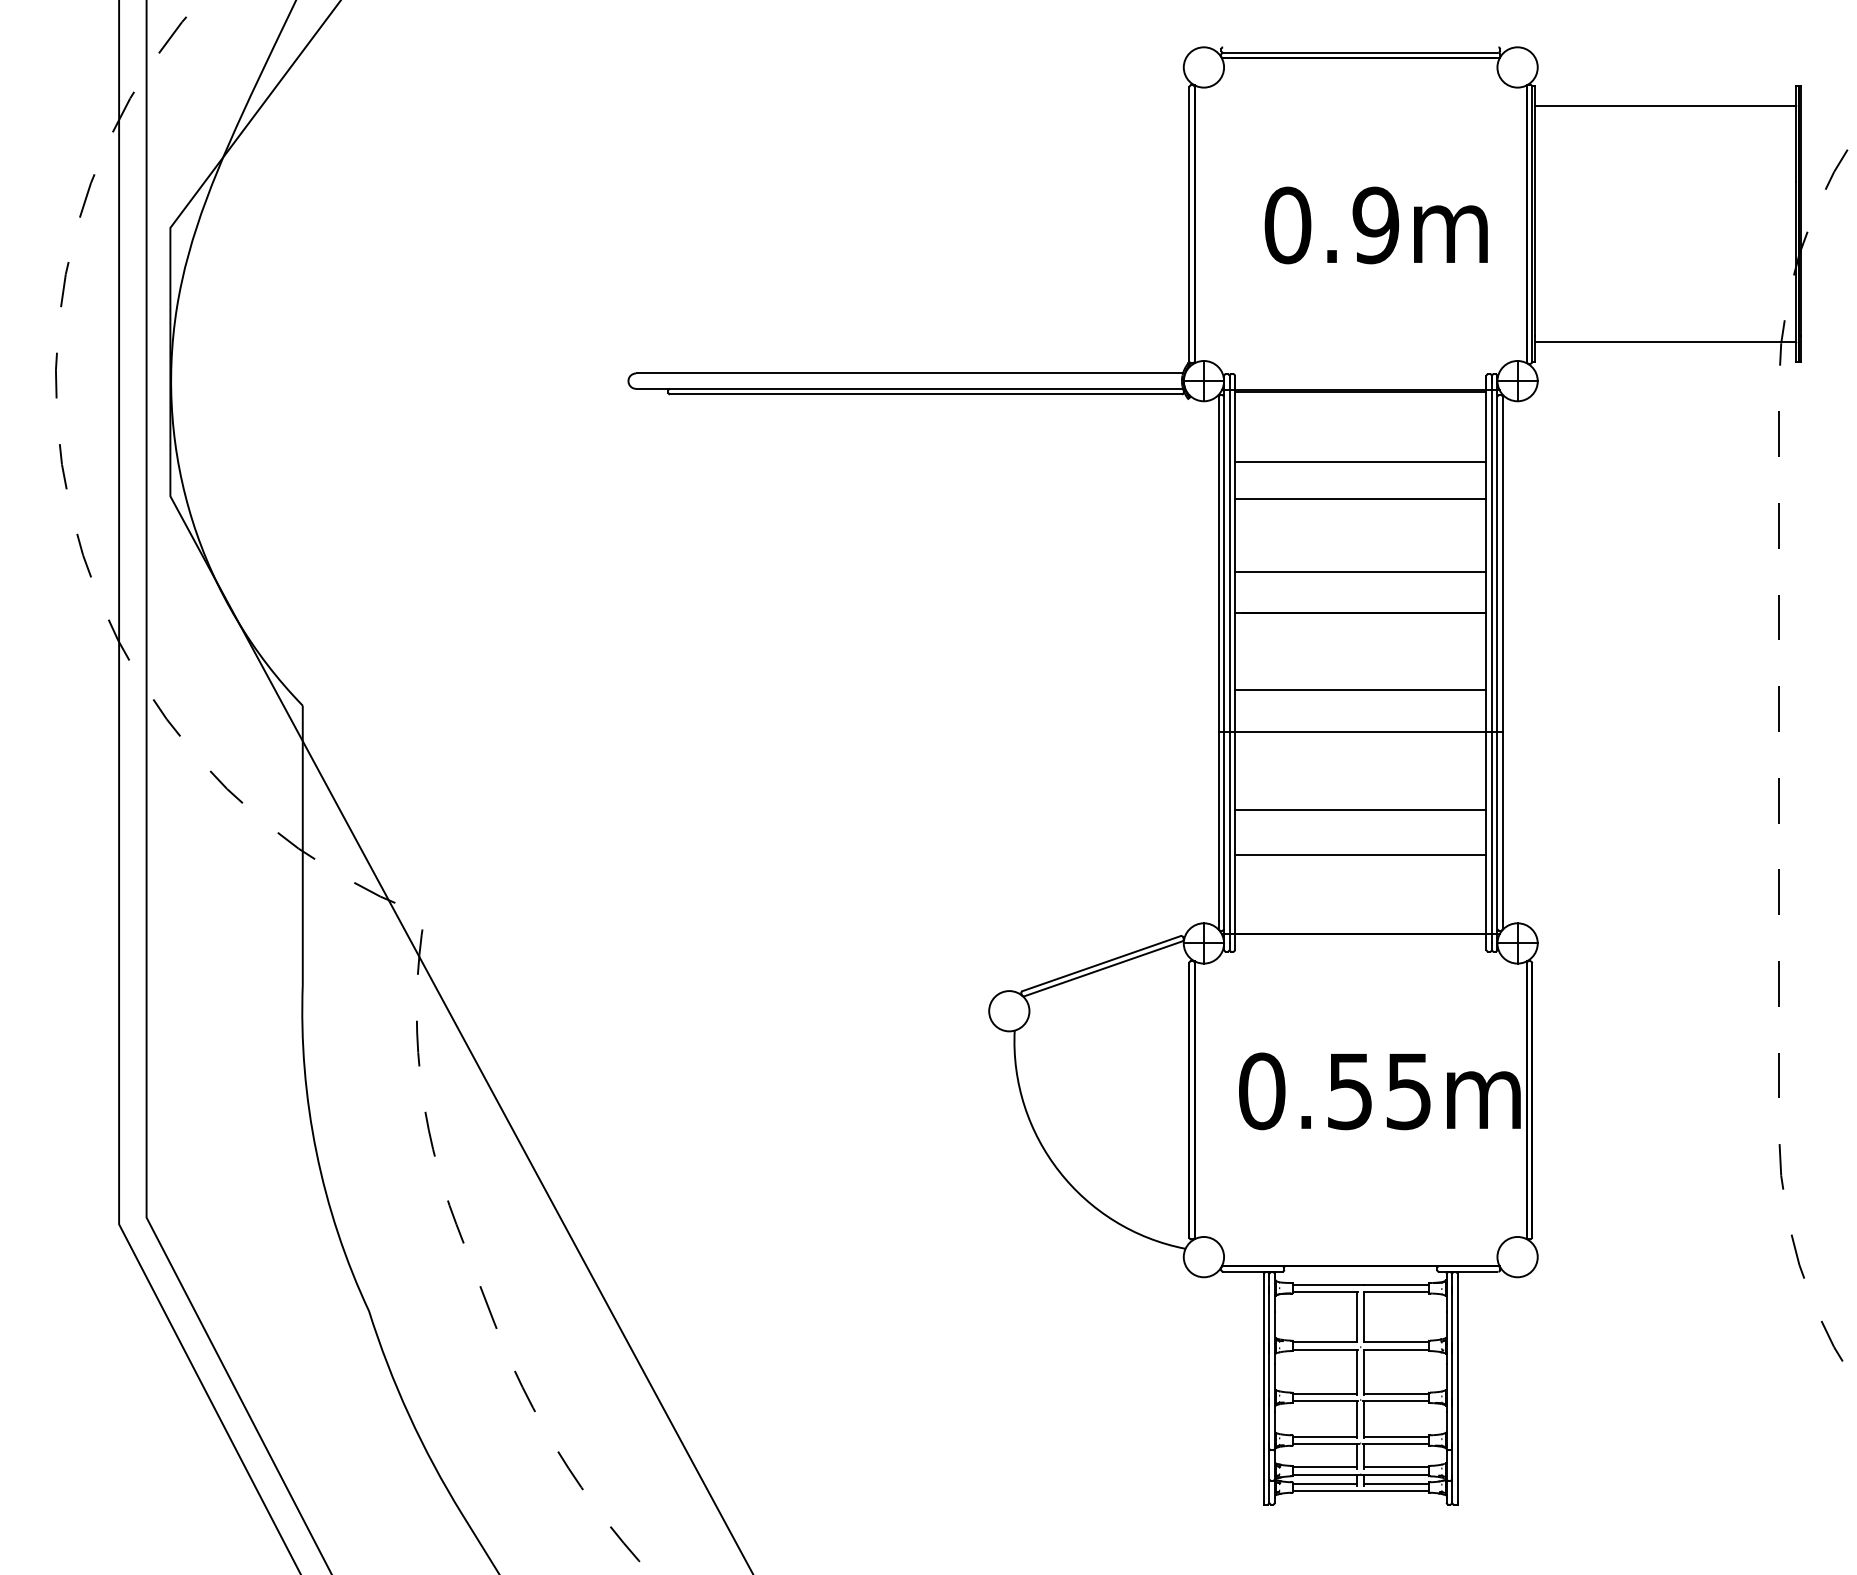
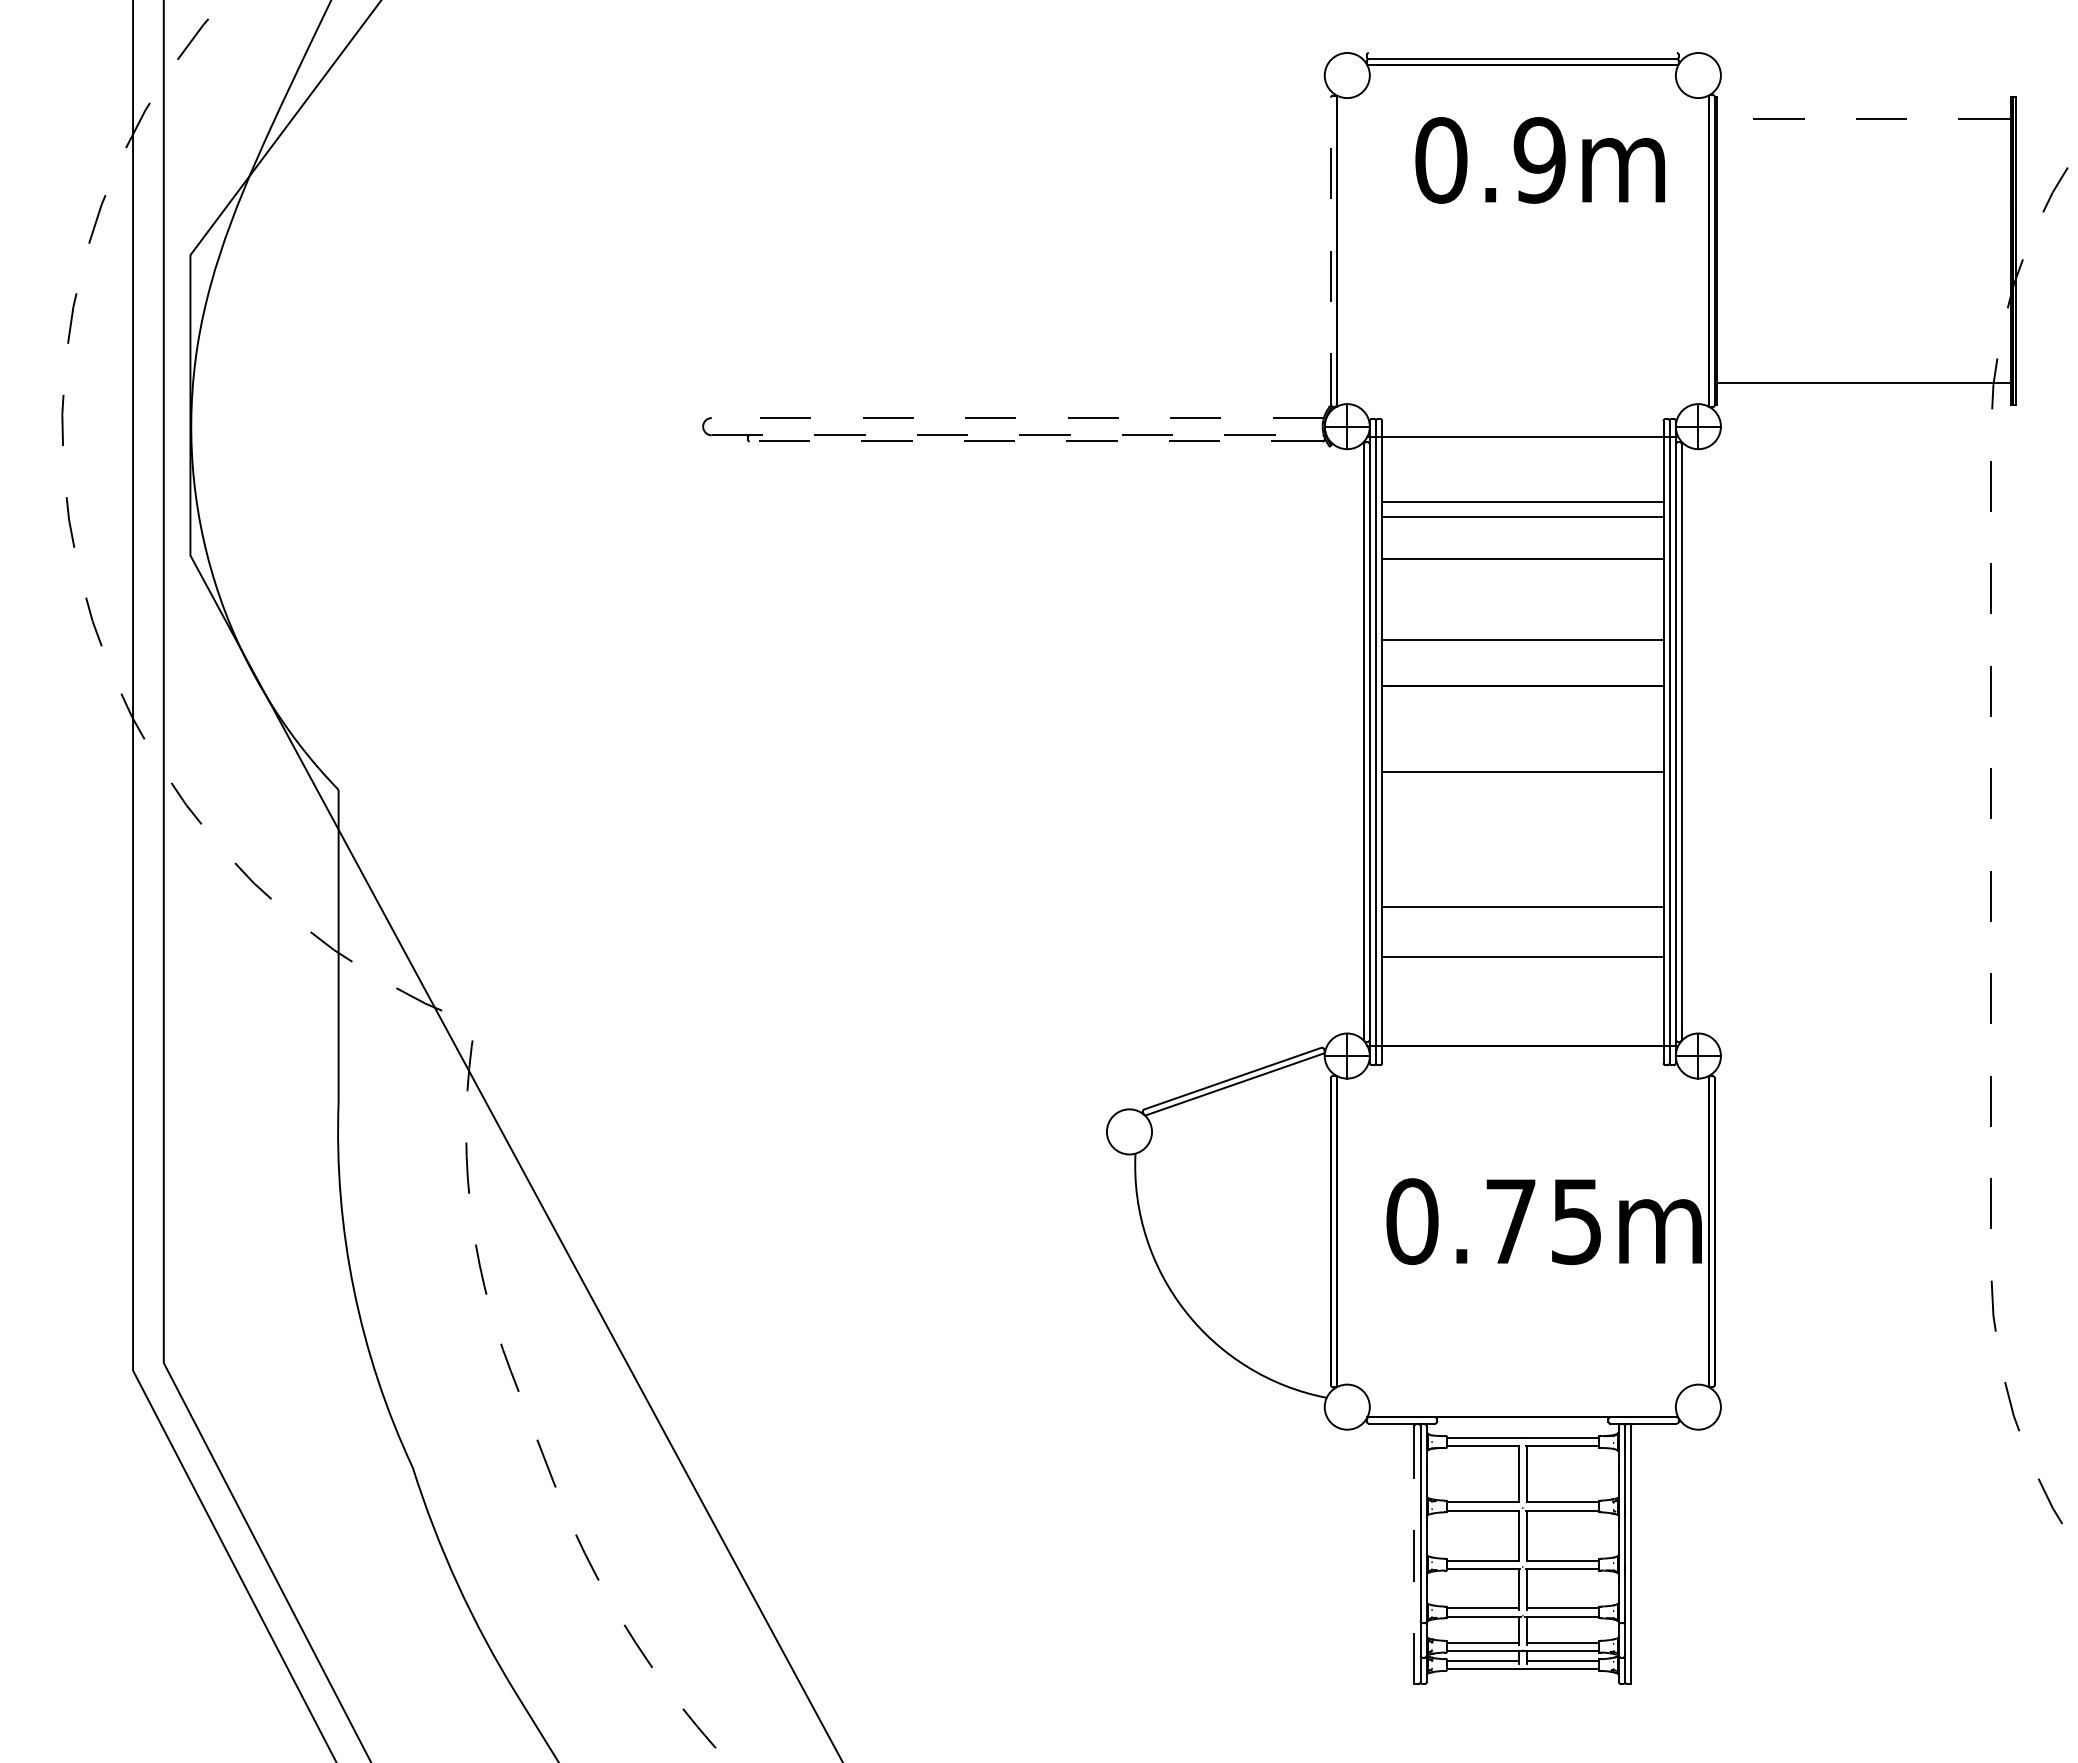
line: (1665, 106) -> (1863, 119), solid -> dashed
line: (1188, 223) -> (1330, 250), solid -> dashed
text: (1375, 225) -> (1539, 160), moved
line: (909, 373) -> (1017, 418), solid -> dashed
line: (910, 389) -> (1018, 435), solid -> dashed
line: (1360, 391) -> (1522, 502), moved
line: (925, 394) -> (1035, 441), solid -> dashed
line: (1360, 732) -> (1522, 819), removed
text: (1349, 1092) -> (1510, 1222), 0.55m -> 0.75m
line: (1263, 1390) -> (1414, 1556), solid -> dashed

